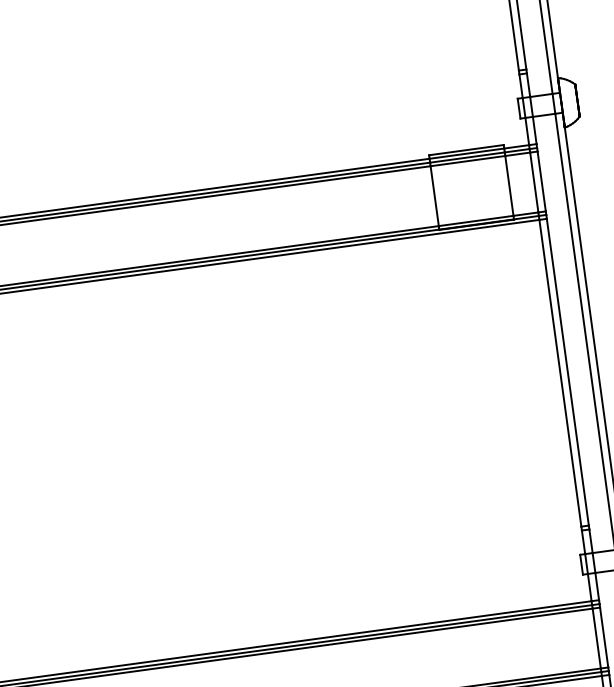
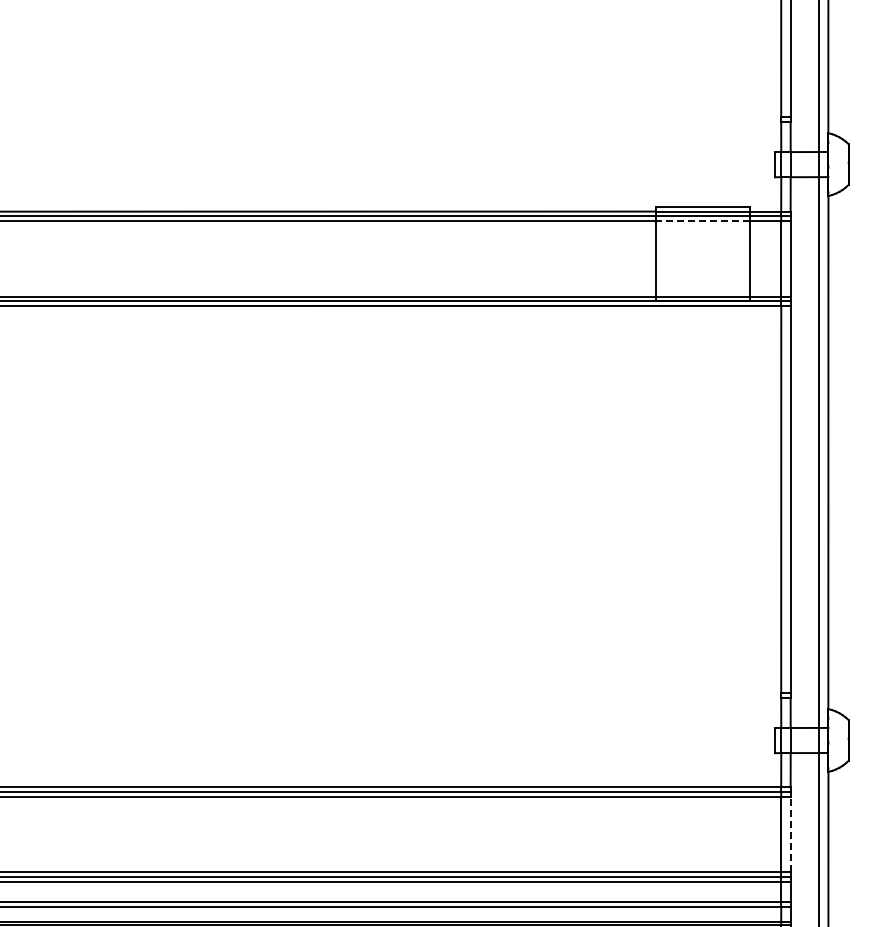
line: (467, 160) -> (702, 220), solid -> dashed
line: (604, 637) -> (790, 834), solid -> dashed

